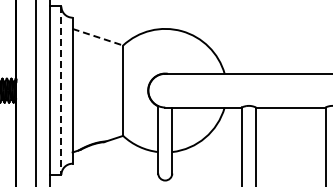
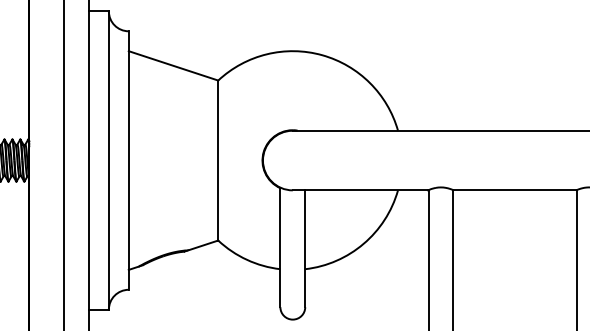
line: (97, 37) -> (172, 66), dashed -> solid
line: (61, 91) -> (109, 161), dashed -> solid

